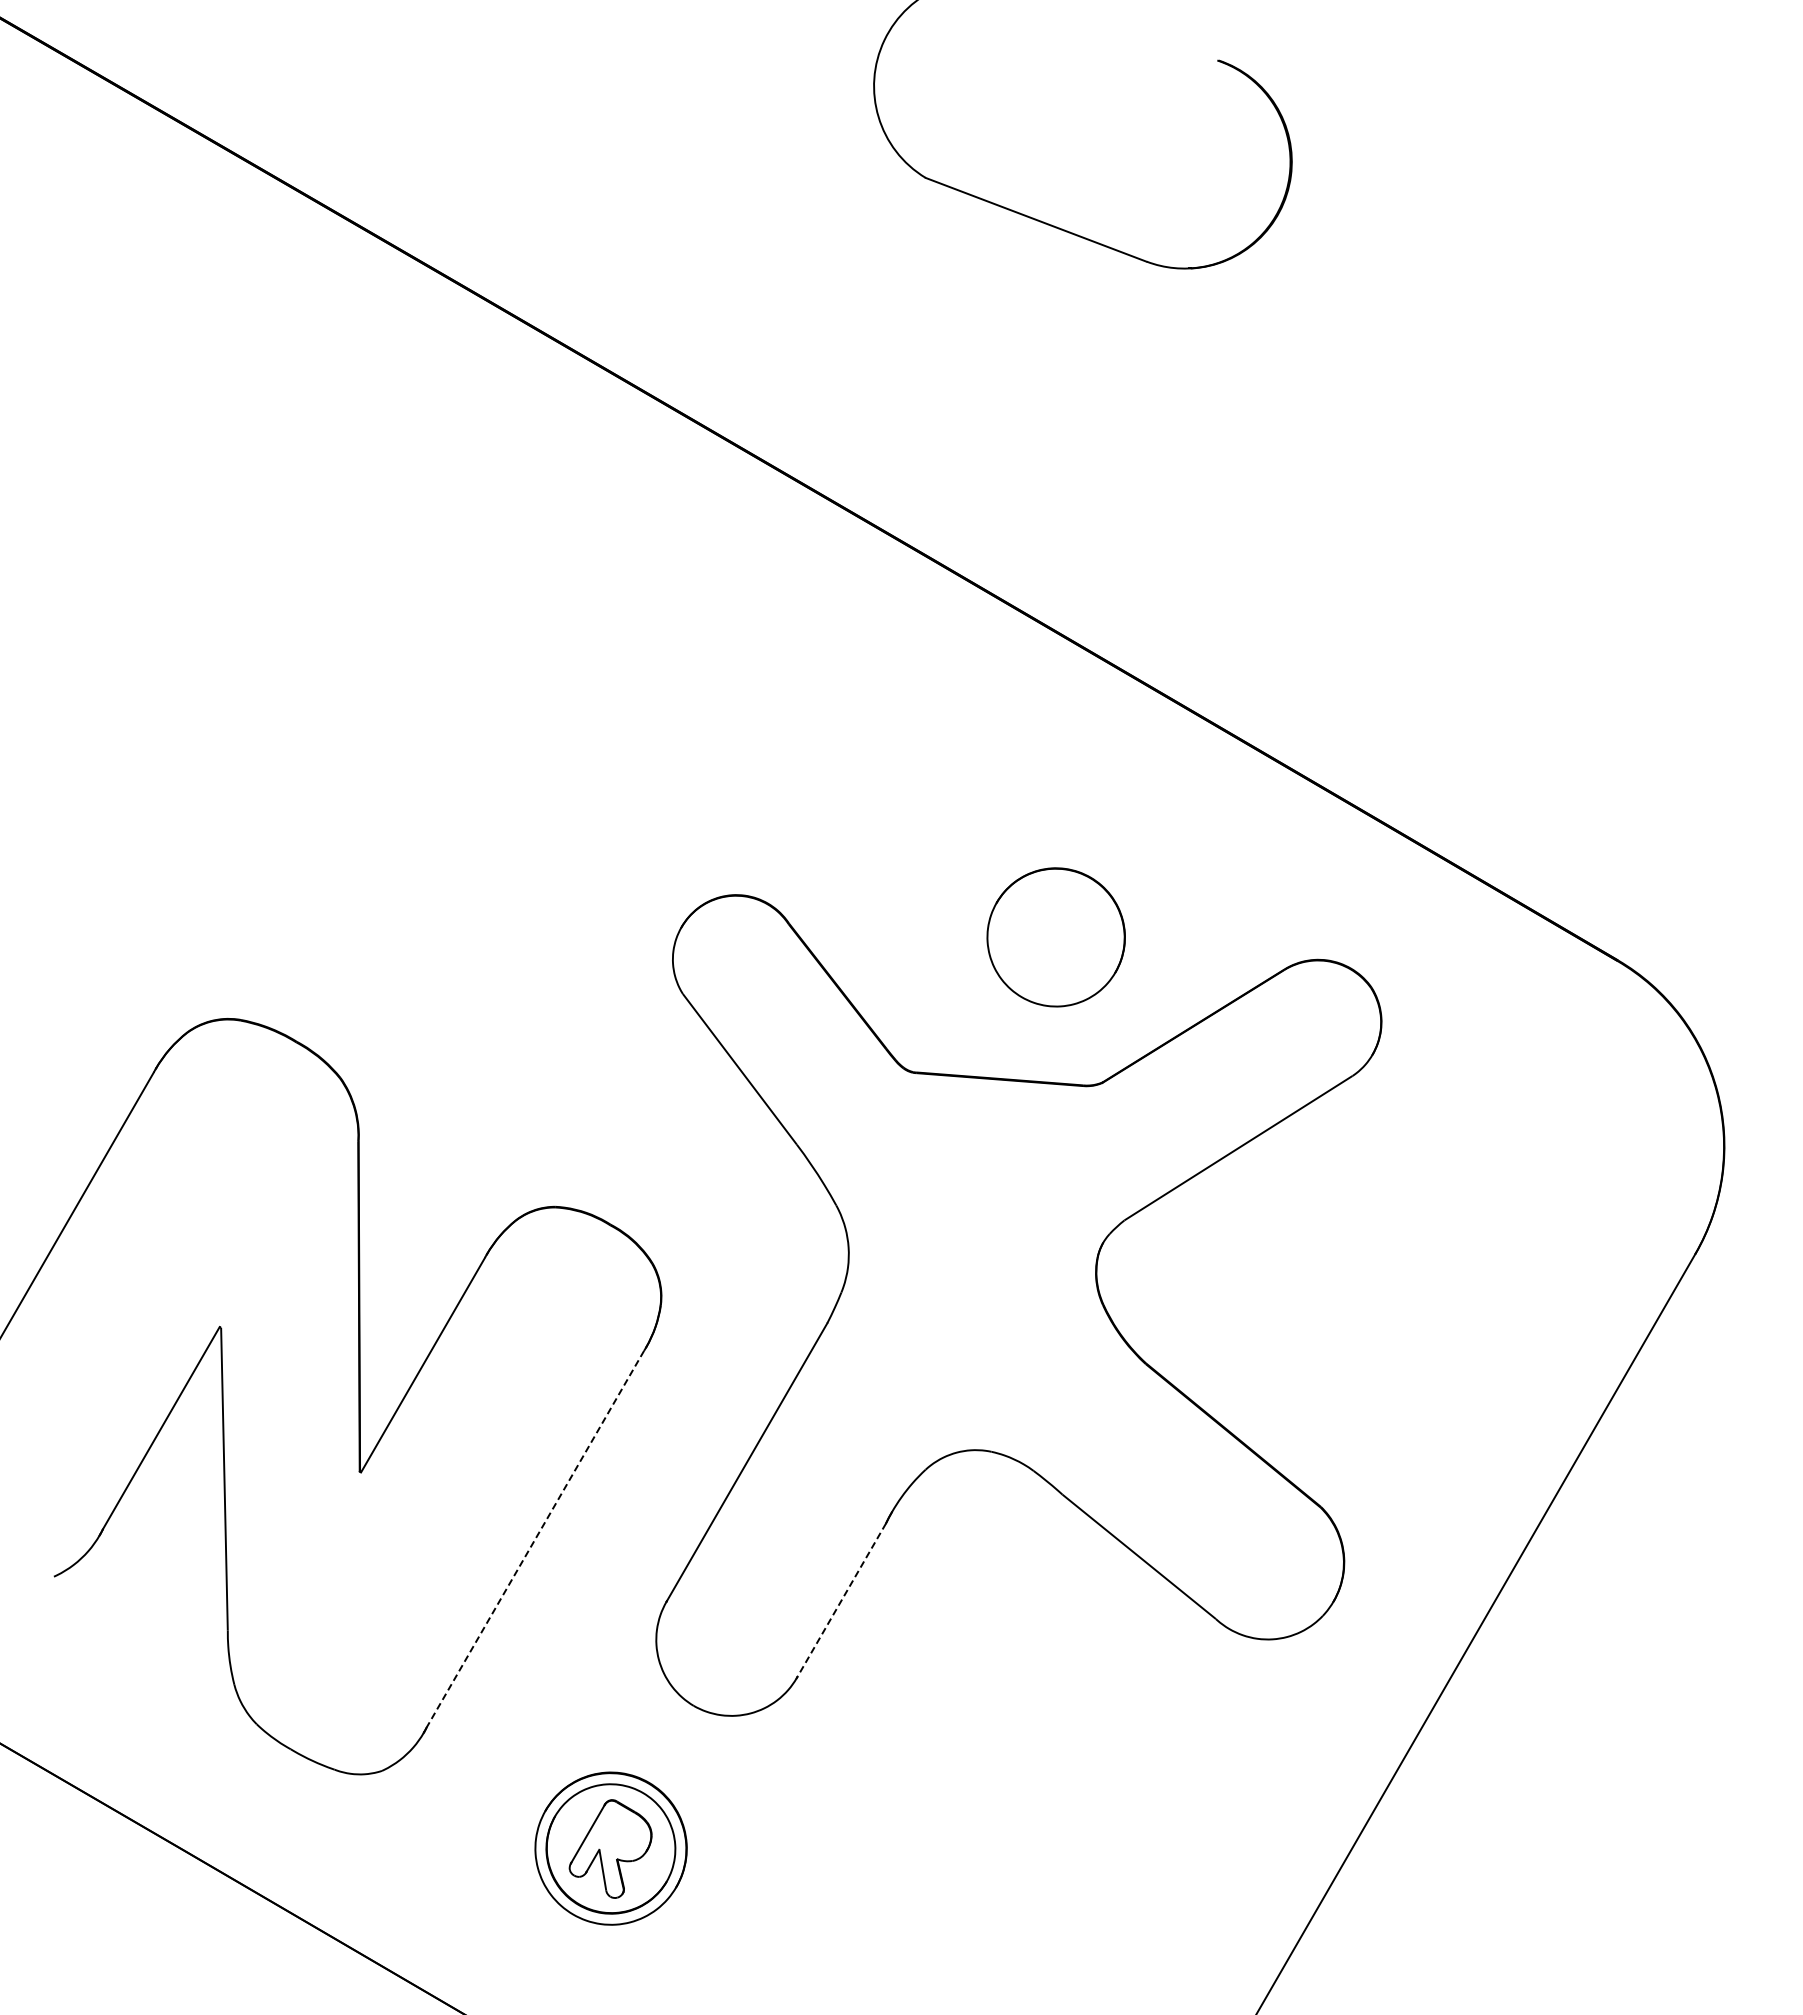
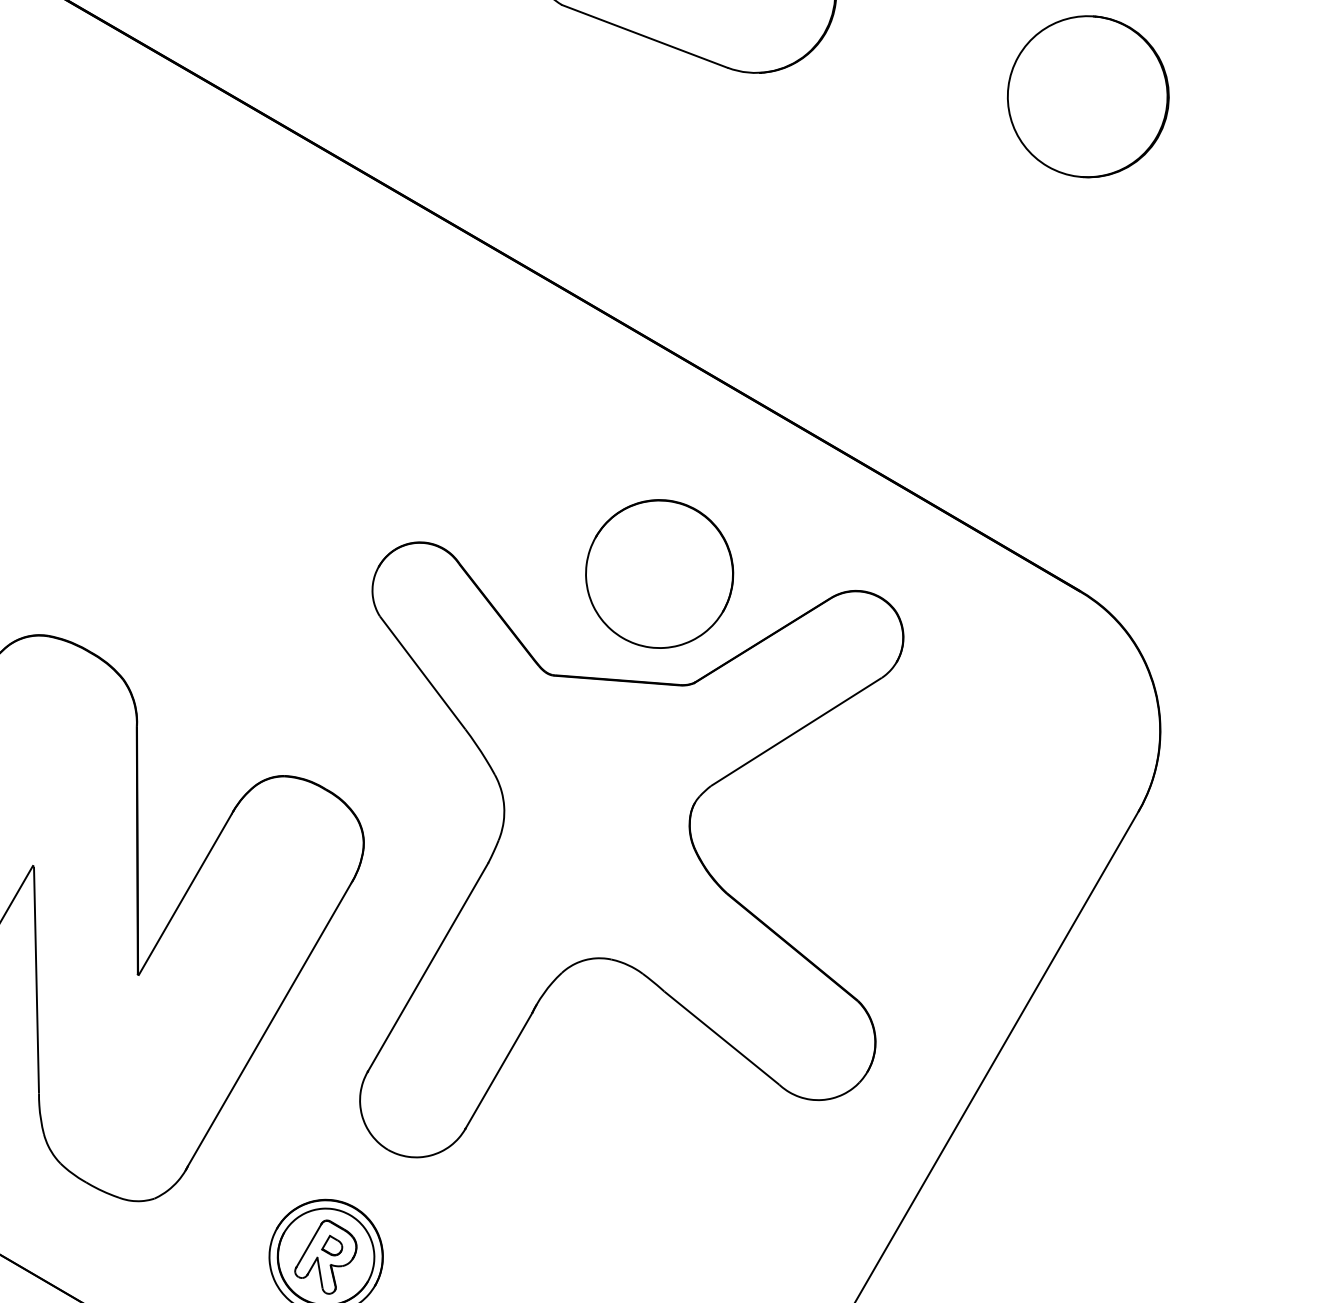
part: (1627, 300) -> (1087, 96), added
part: (1056, 937) -> (659, 574), size x1.43
line: (535, 1539) -> (269, 1025), dashed -> solid
line: (841, 1600) -> (498, 1070), dashed -> solid
part: (618, 1833) -> (331, 1245), added

